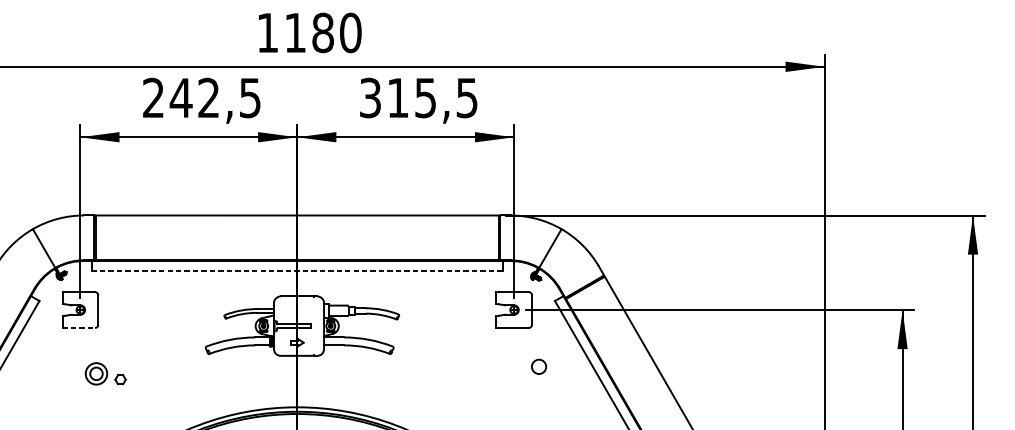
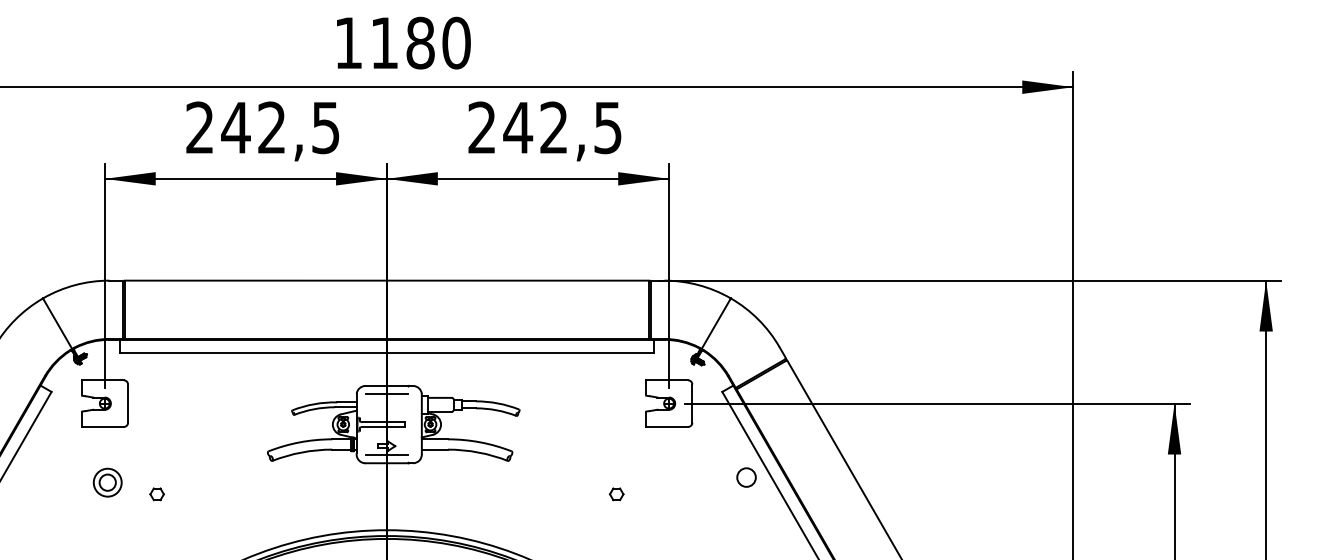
text: (397, 97) -> (517, 127), 315,5 -> 242,5
line: (296, 270) -> (386, 352), dashed -> solid
line: (296, 303) -> (386, 394), added
line: (79, 327) -> (103, 426), dashed -> solid
line: (296, 349) -> (386, 455), added
circle: (539, 366) -> (746, 477), moved
part: (96, 373) -> (107, 482), moved
part: (473, 379) -> (616, 494), added

